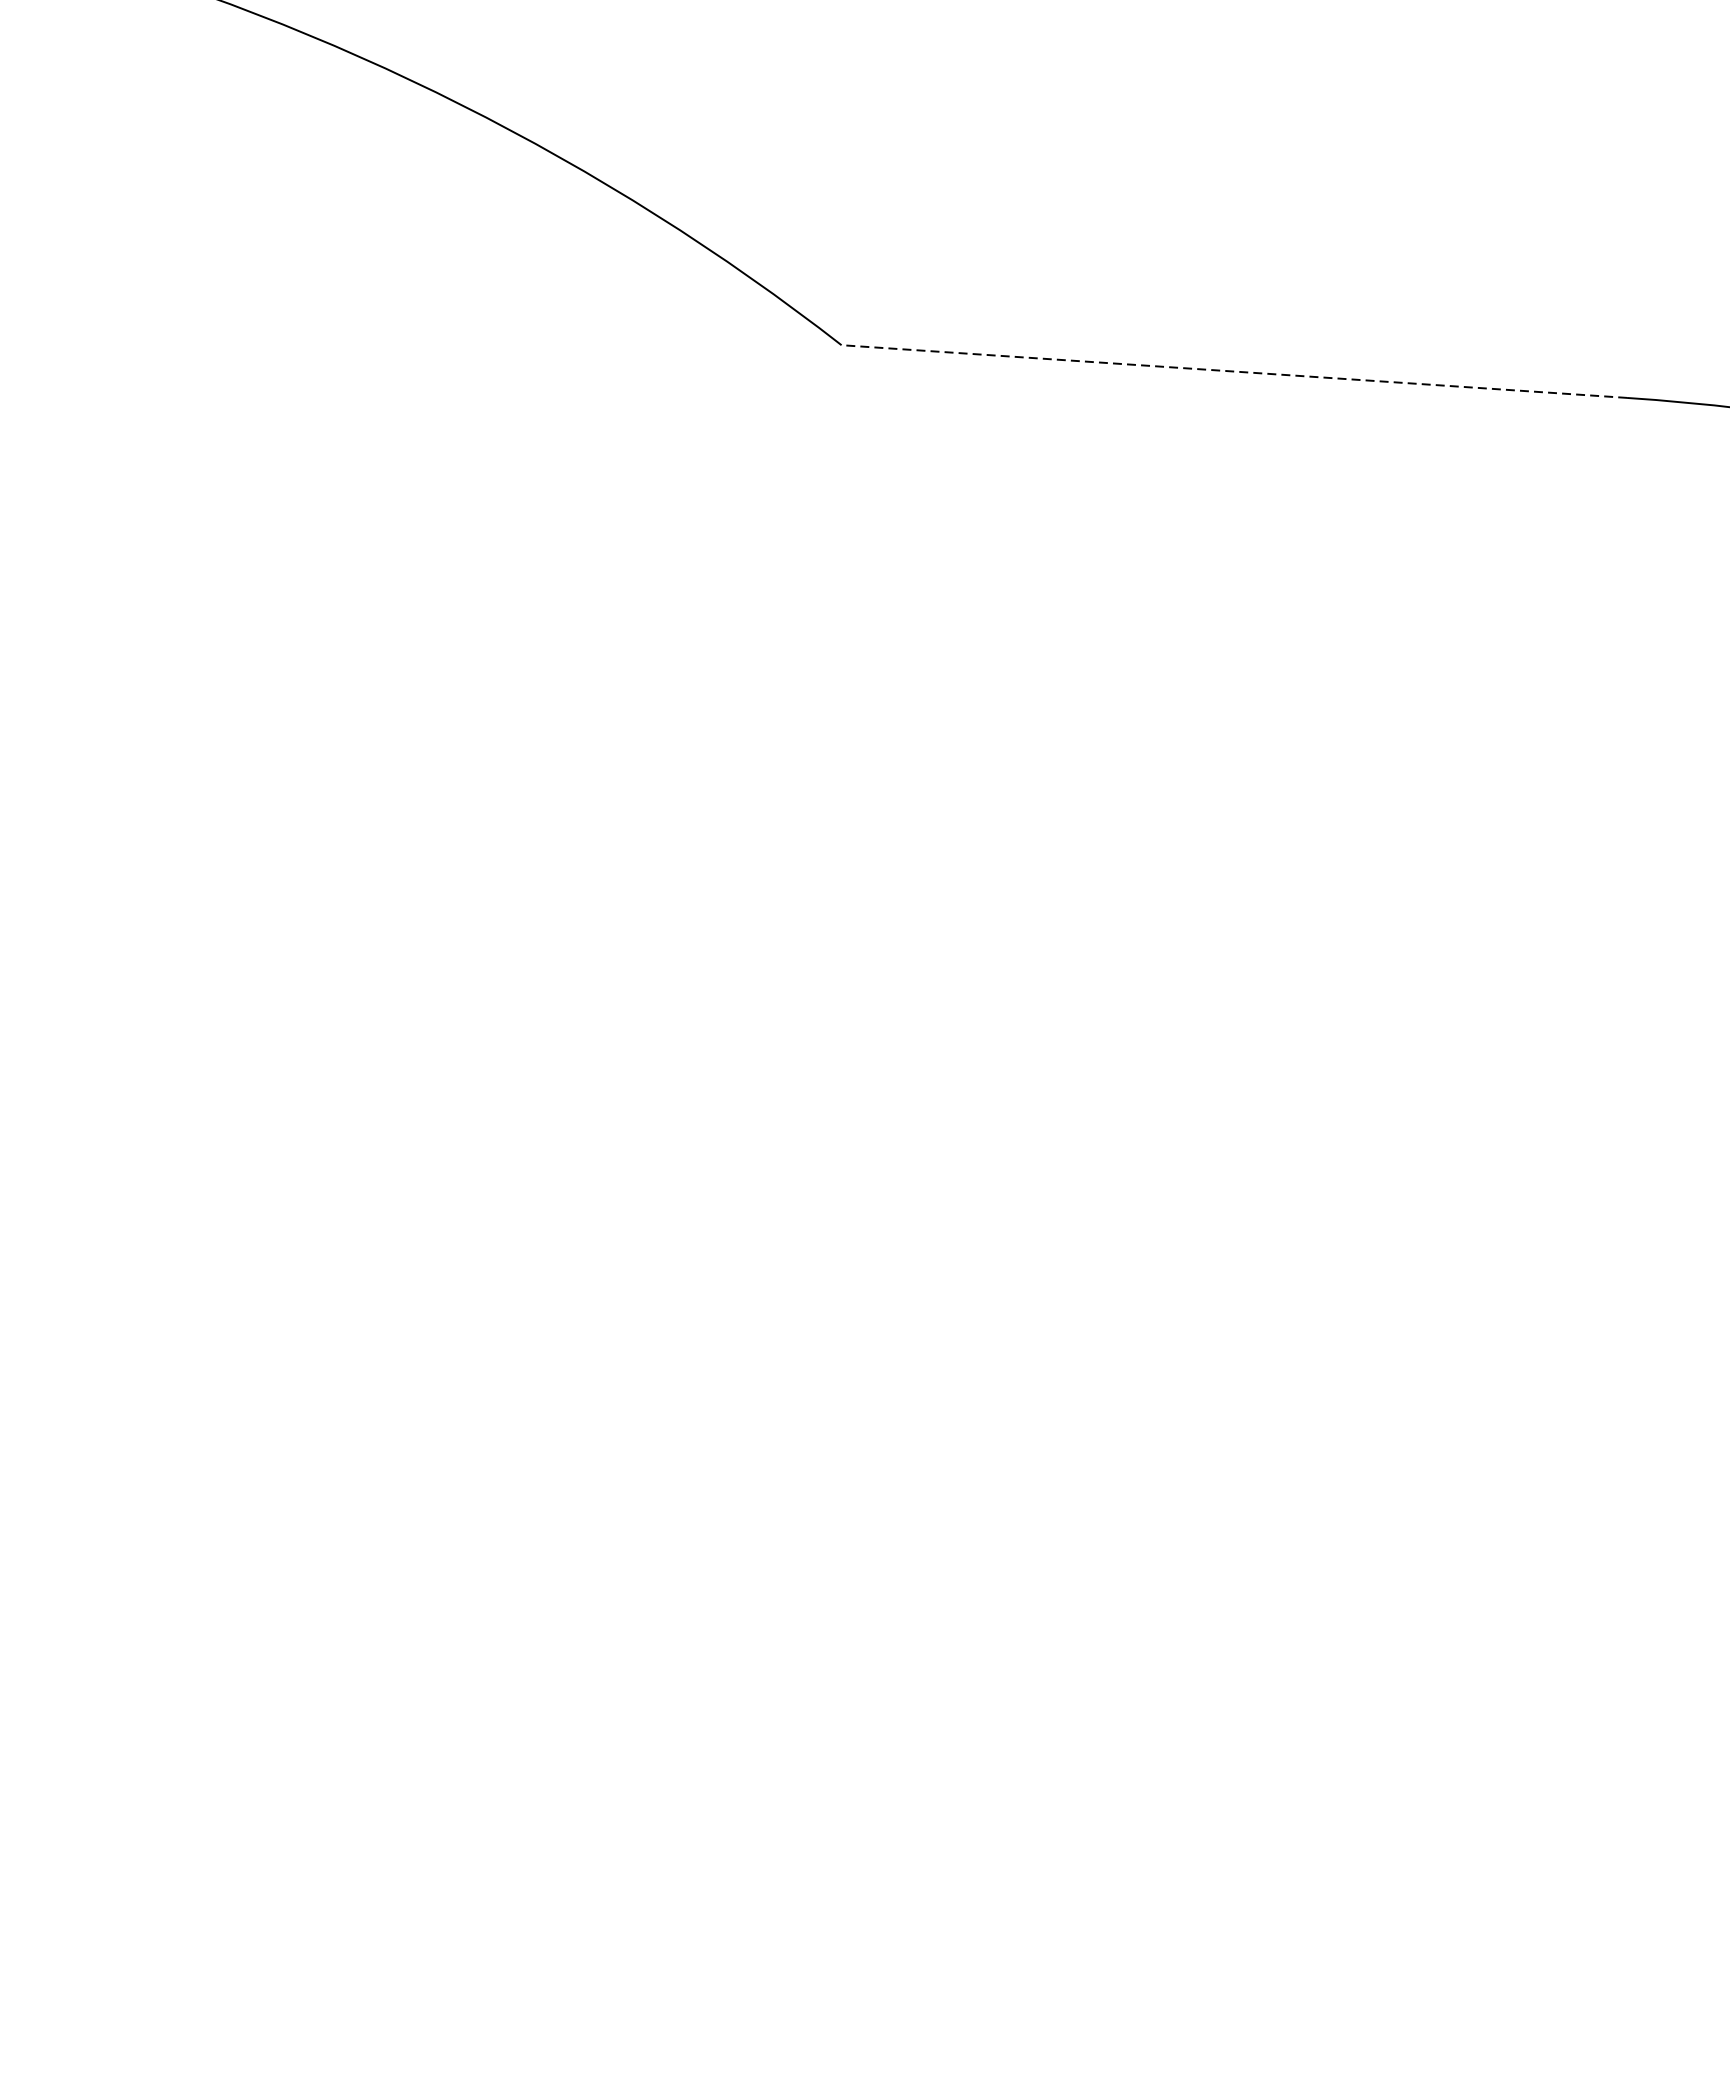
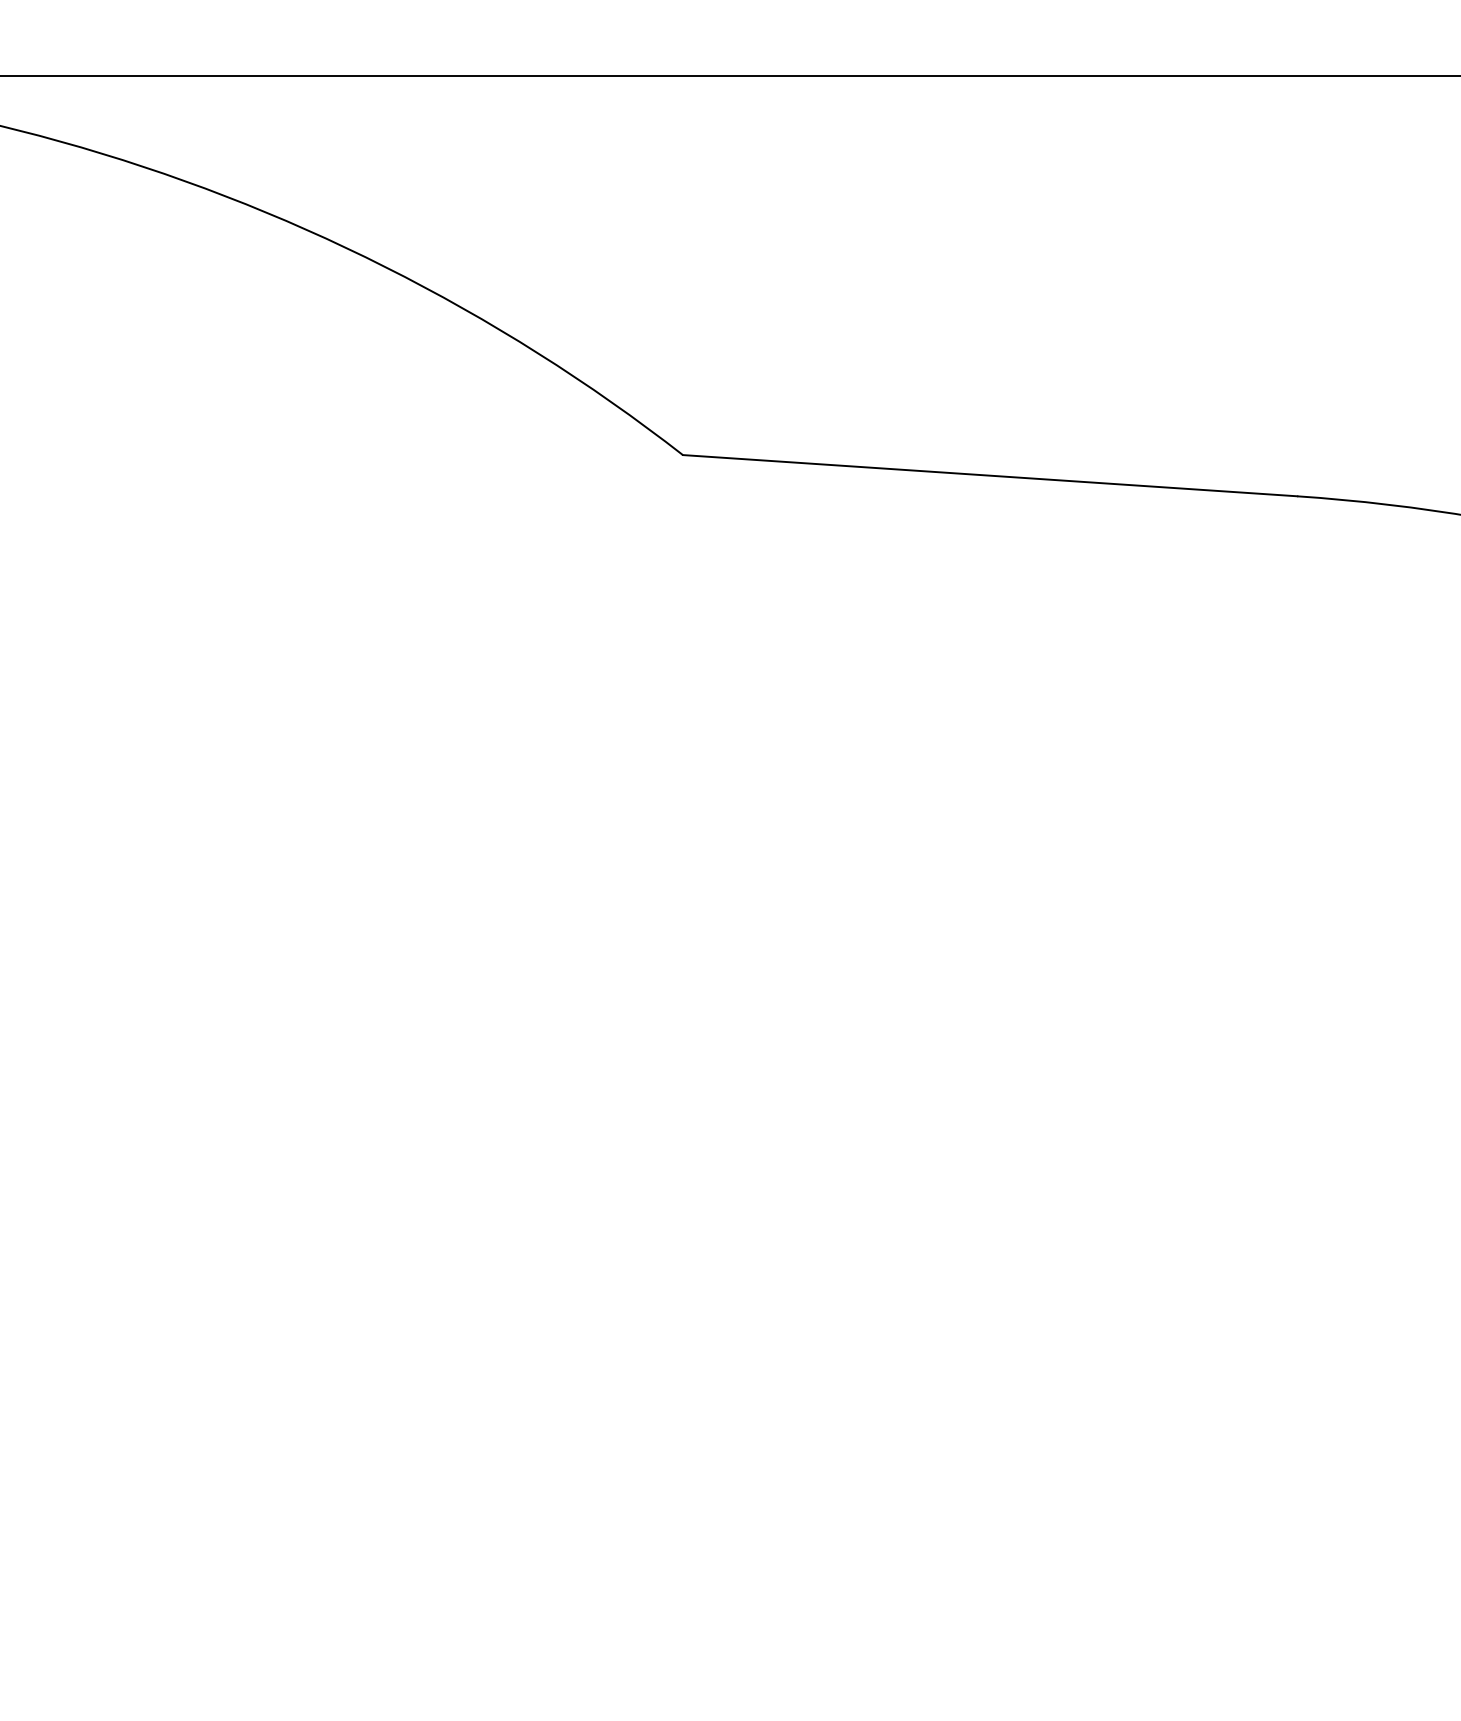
line: (1234, 371) -> (990, 475), dashed -> solid

